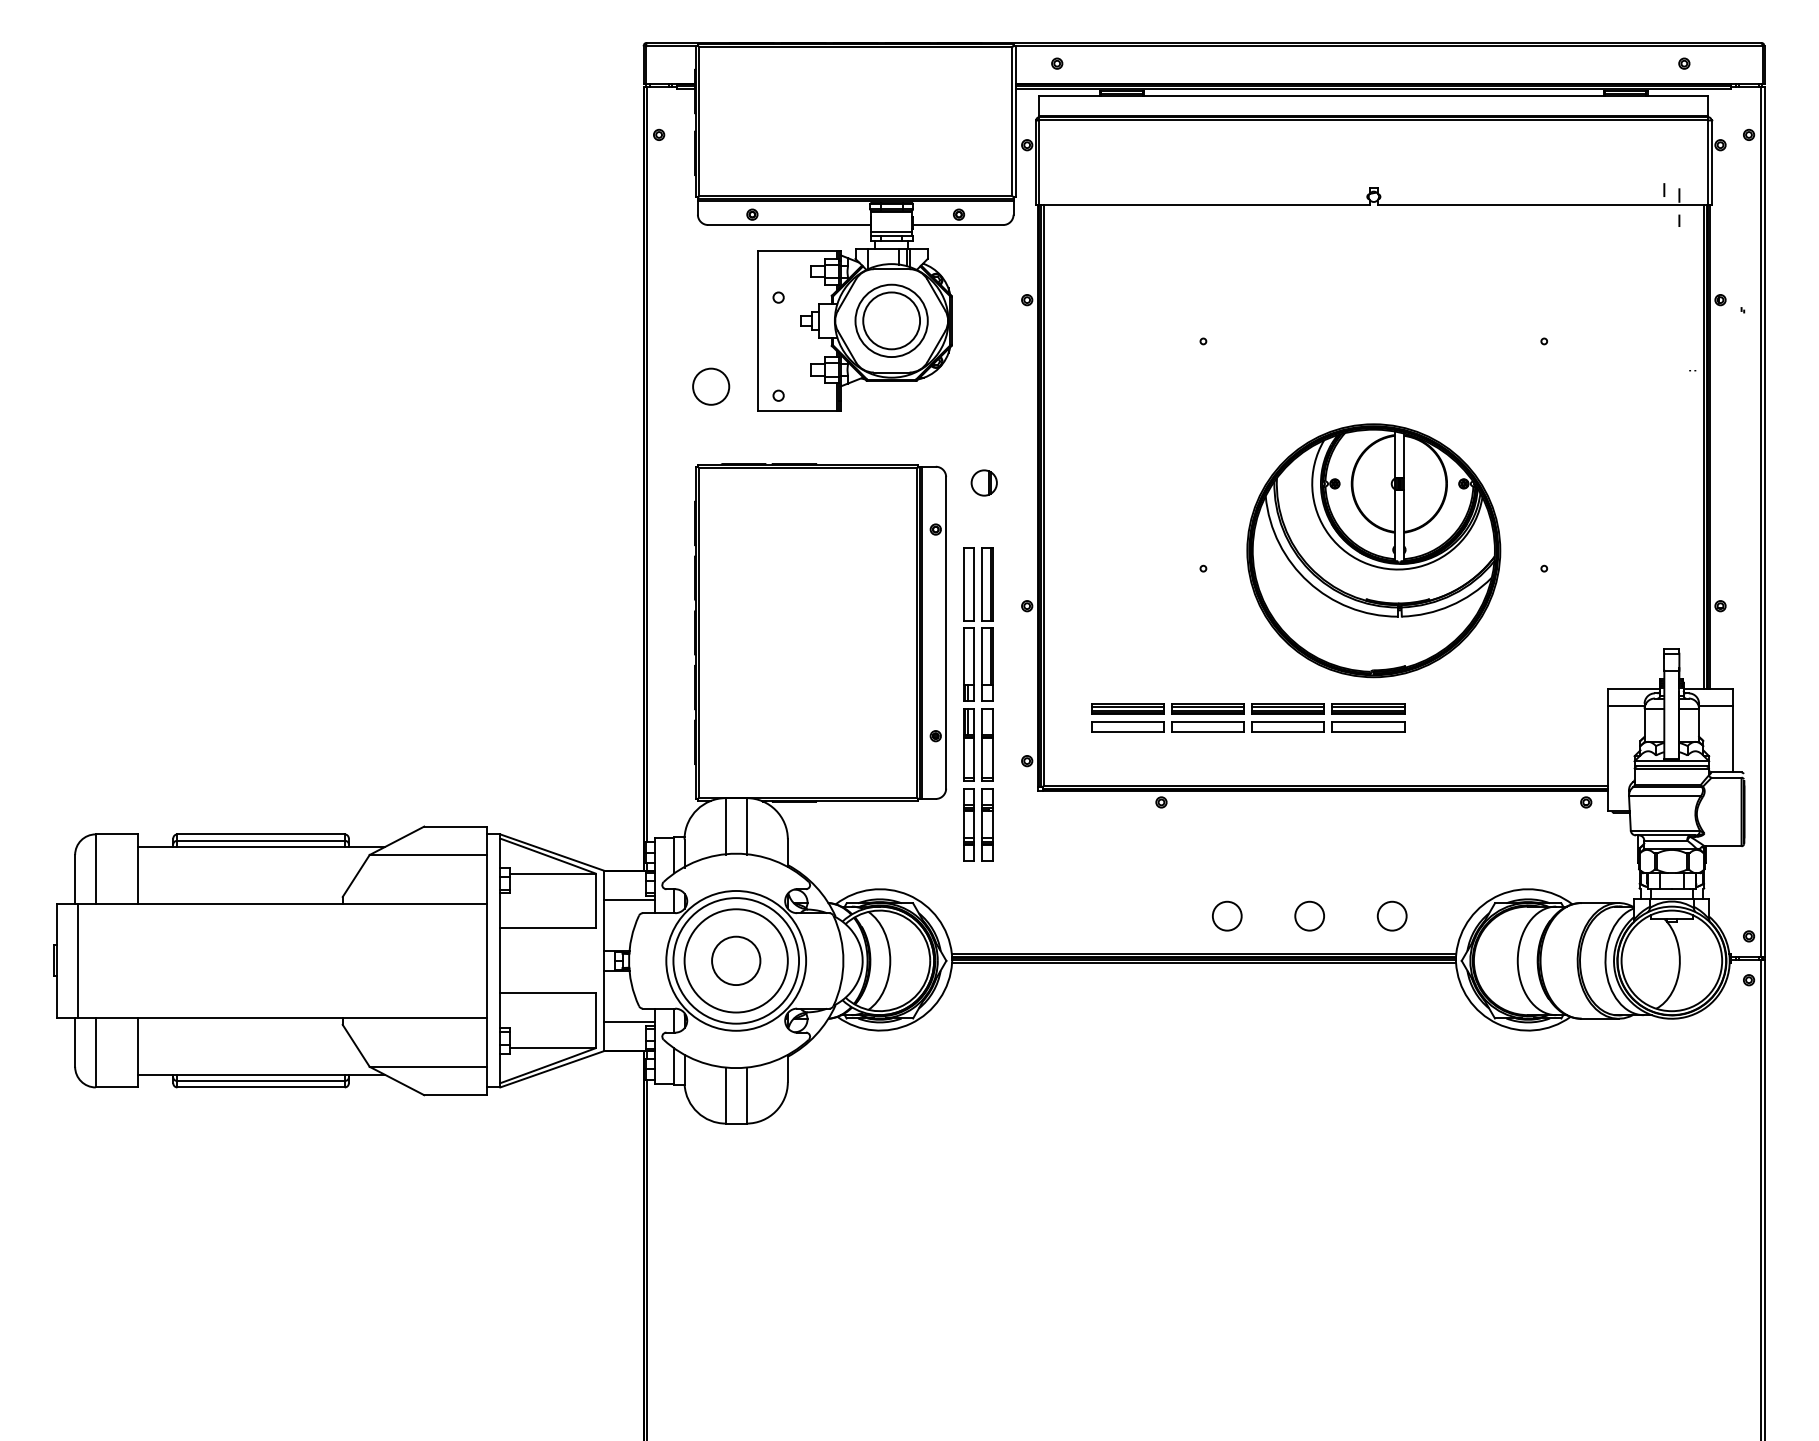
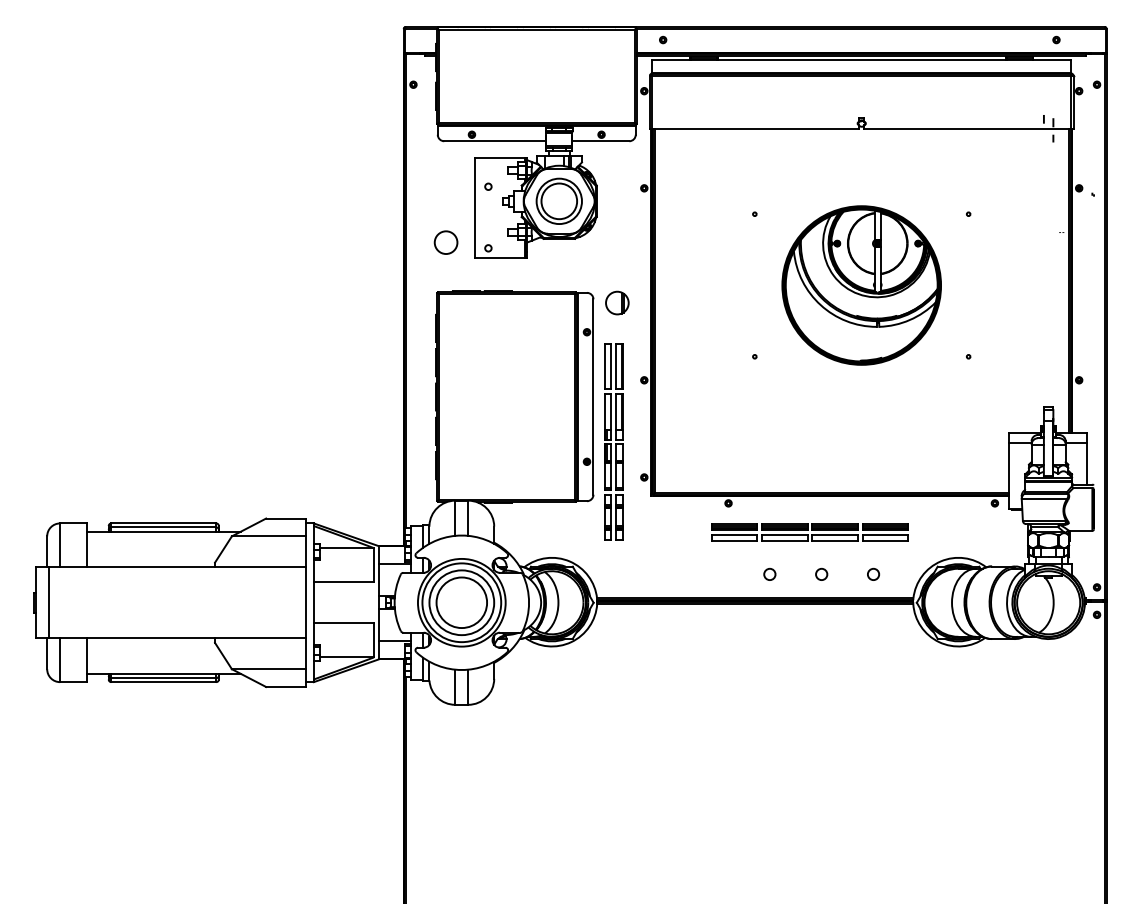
part: (984, 482) -> (617, 302), size x1.43
part: (1373, 550) -> (861, 285), moved
part: (1247, 718) -> (809, 532), moved
circle: (1226, 914) -> (769, 573), size x0.62
circle: (1309, 914) -> (821, 573), size x0.62
circle: (1392, 914) -> (873, 573), size x0.62
circle: (735, 960) -> (461, 602), size x1.67

